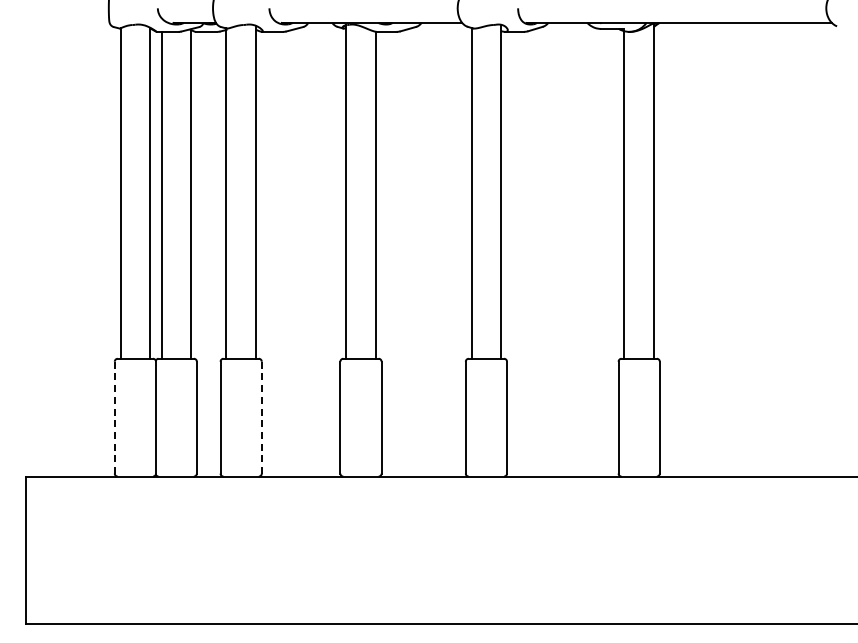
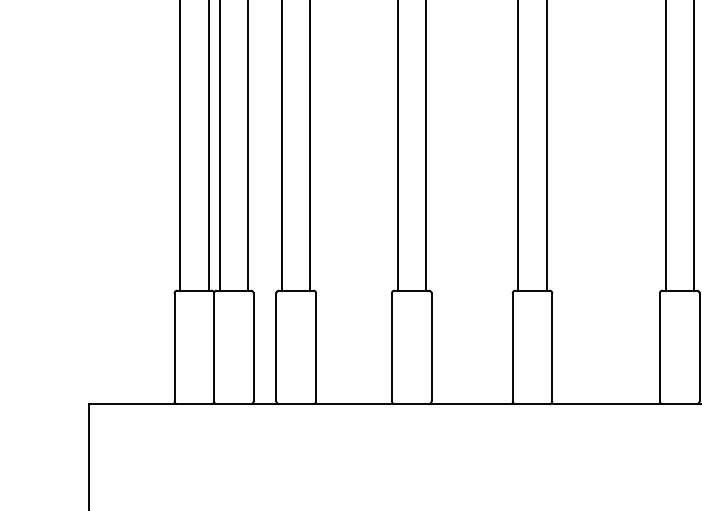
line: (114, 417) -> (174, 347), dashed -> solid
line: (261, 417) -> (315, 347), dashed -> solid

